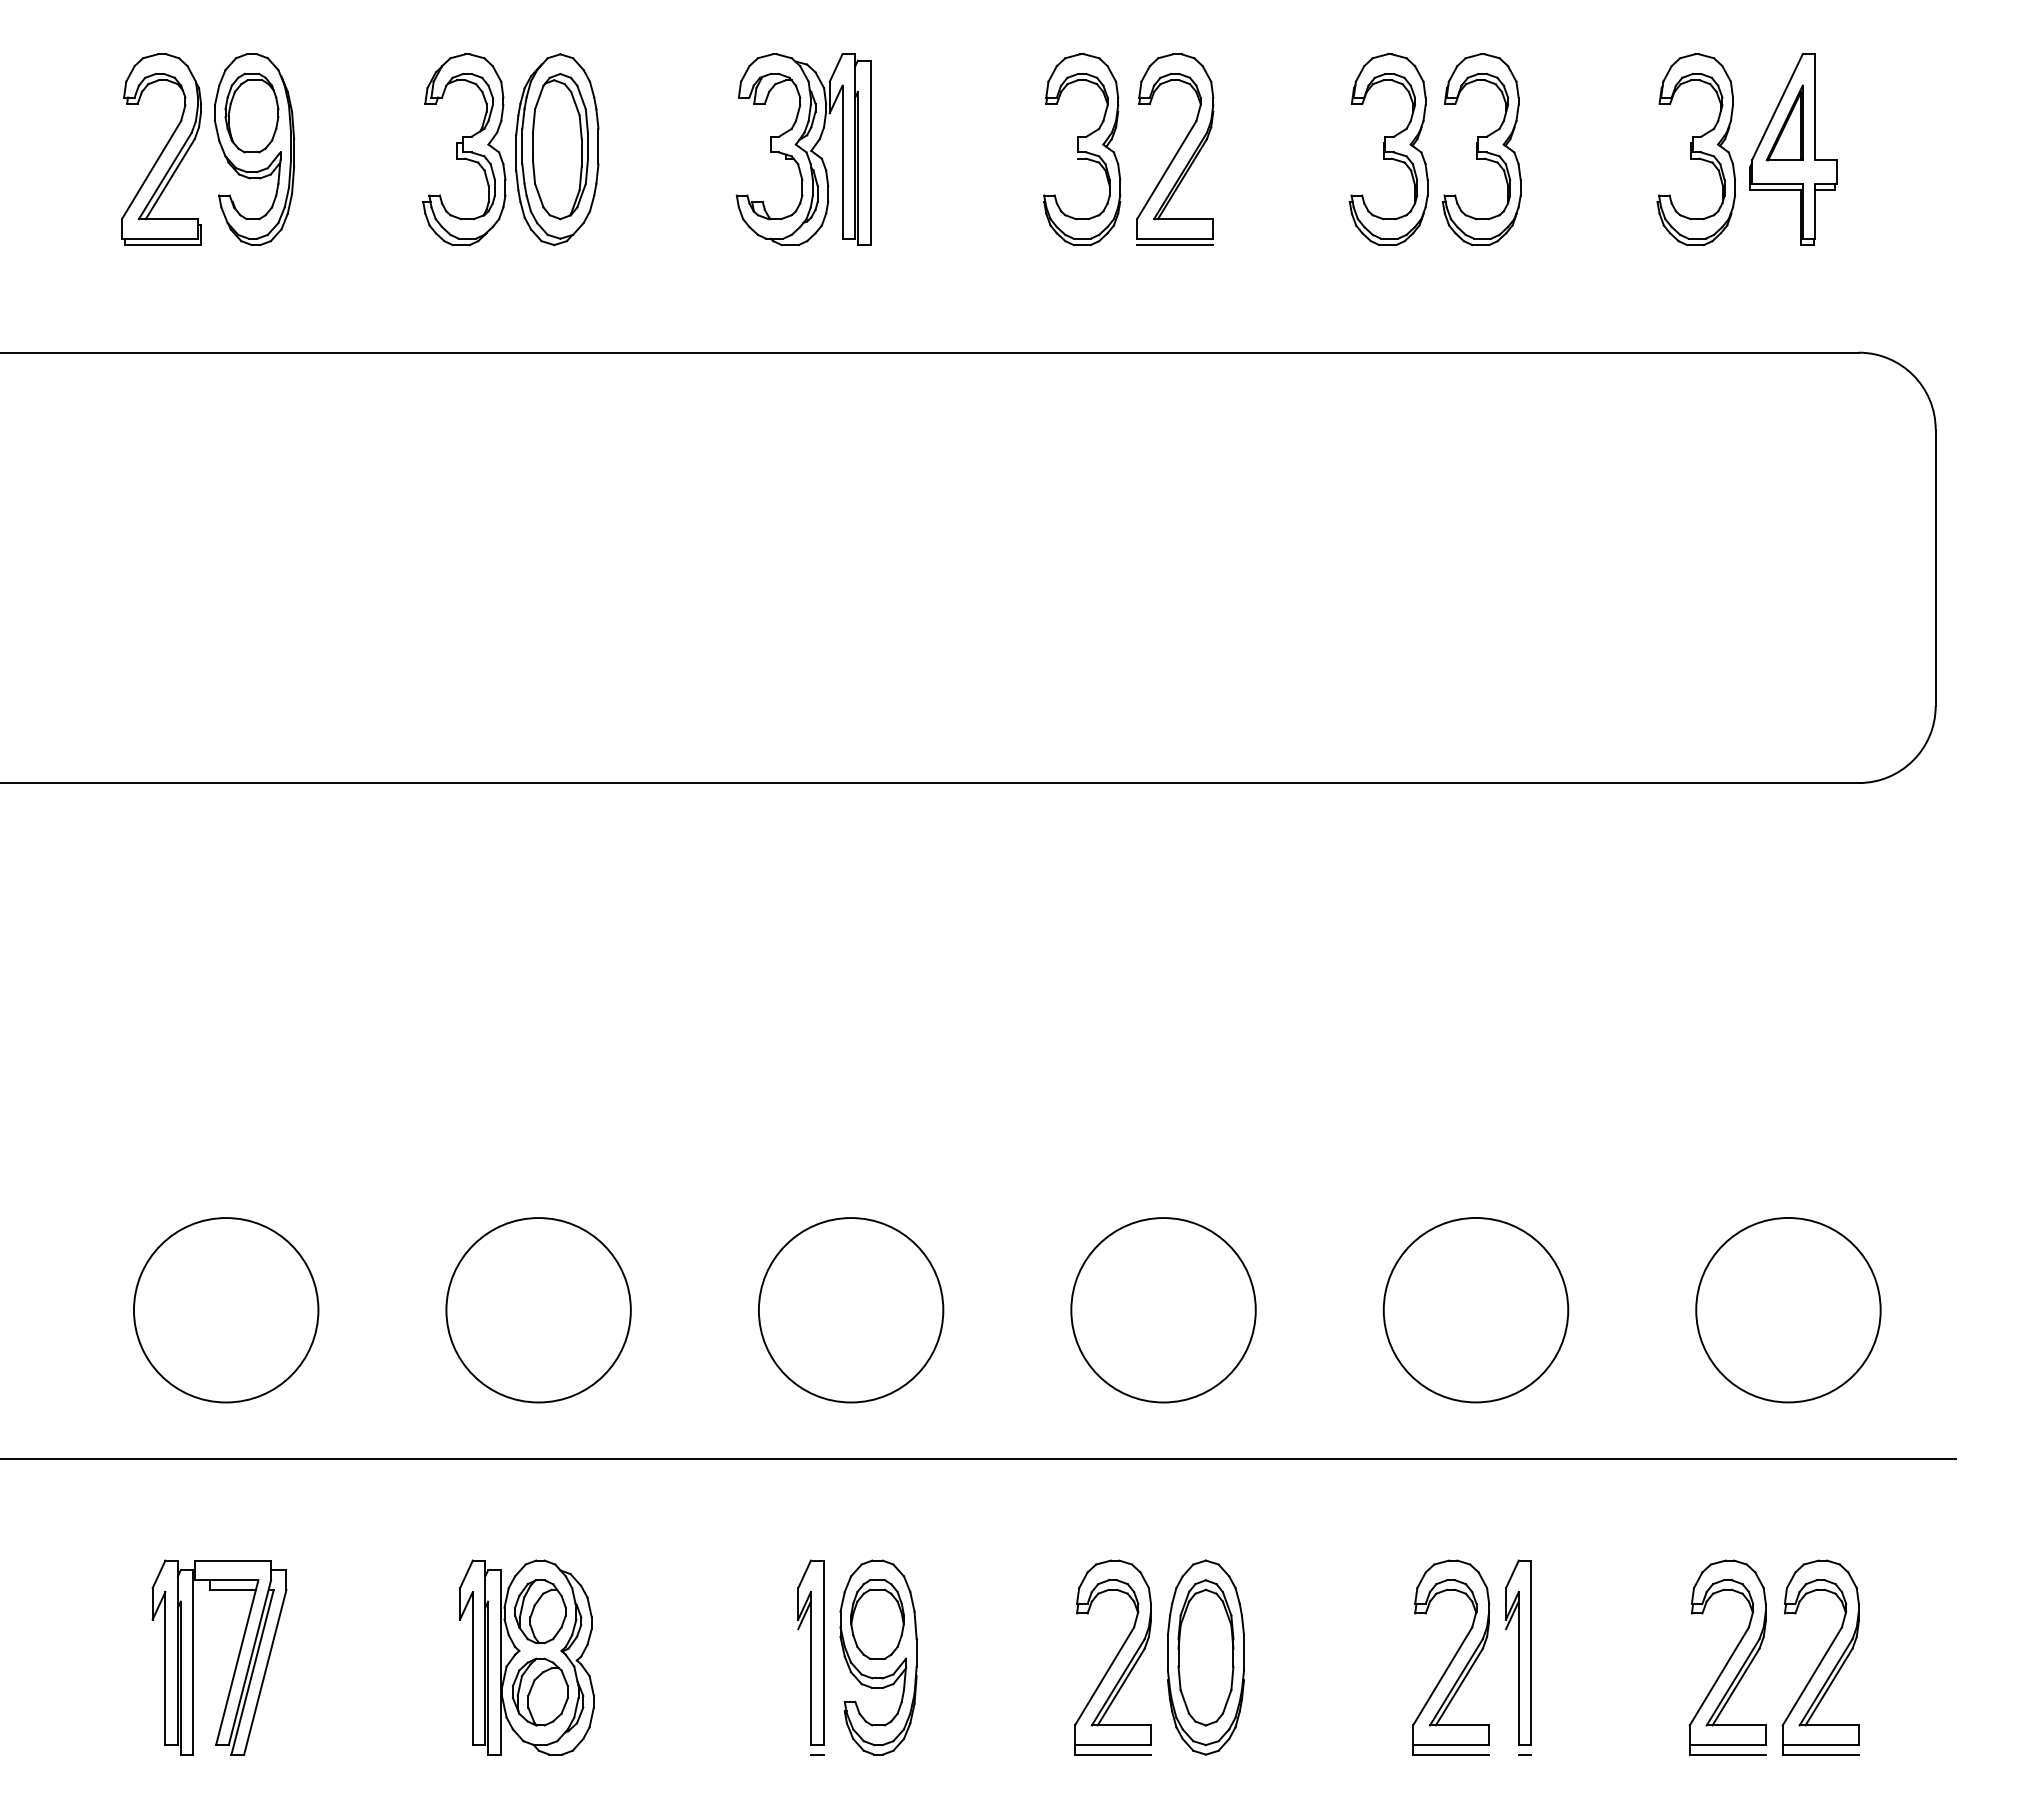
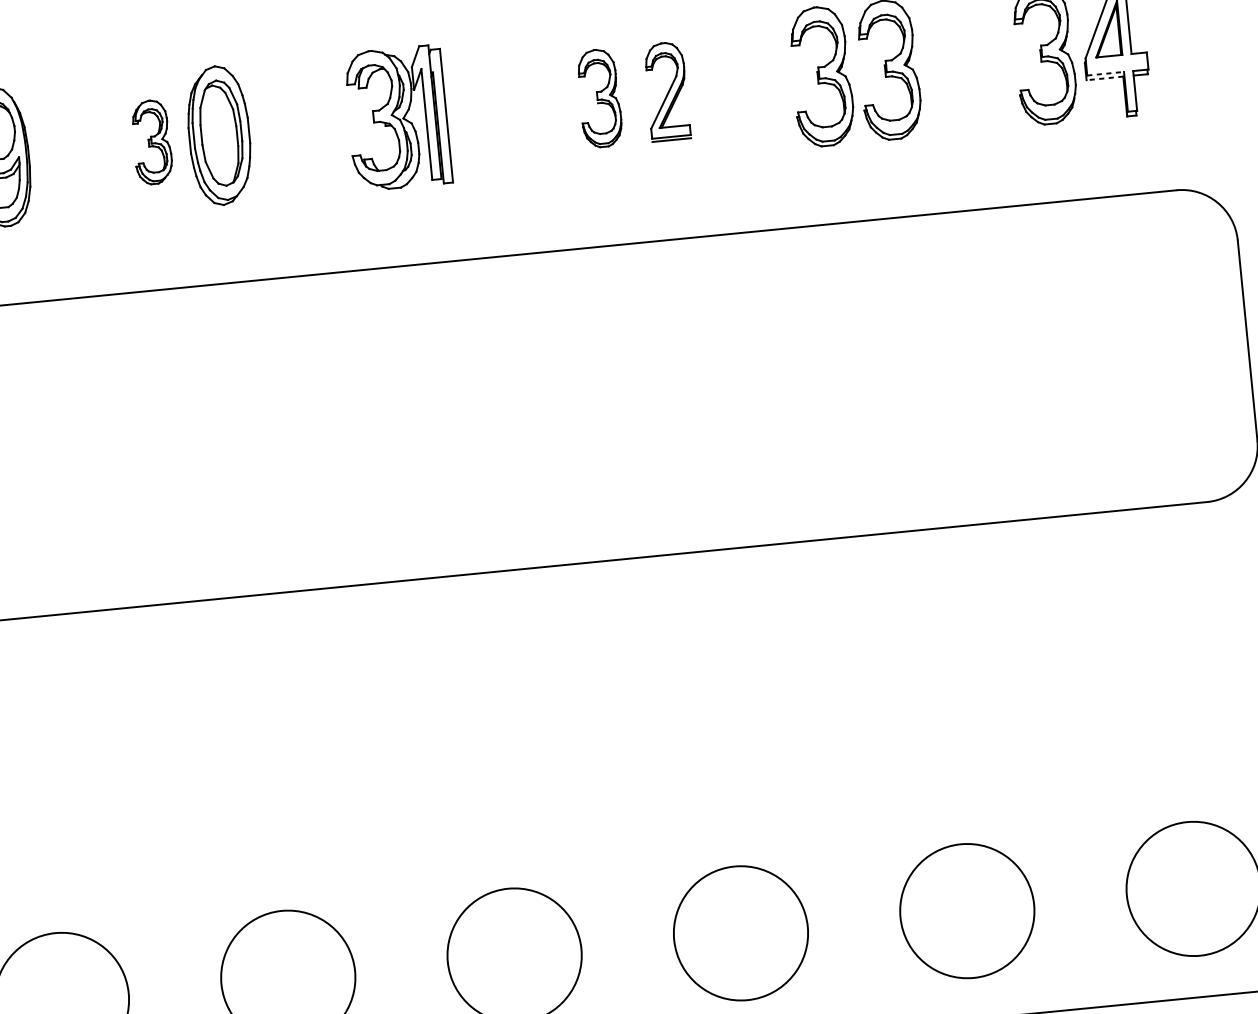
part: (464, 149) -> (152, 142), size x0.6
part: (1082, 149) -> (599, 98), size x0.7
part: (1175, 149) -> (667, 91), size x0.7
line: (1777, 183) -> (1105, 73), solid -> dashed
line: (1775, 190) -> (1104, 78), solid -> dashed

